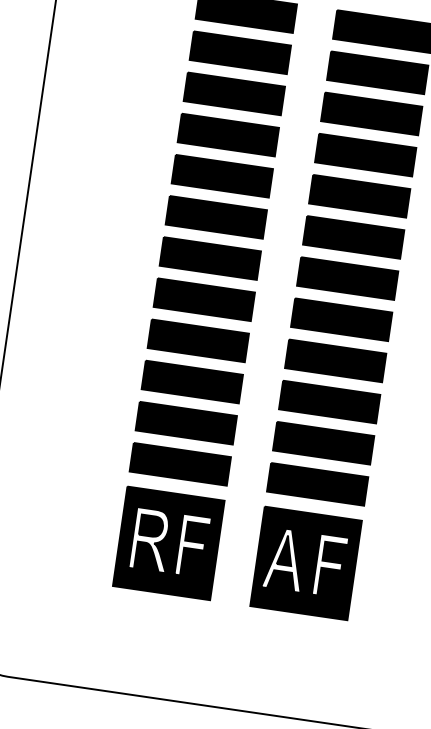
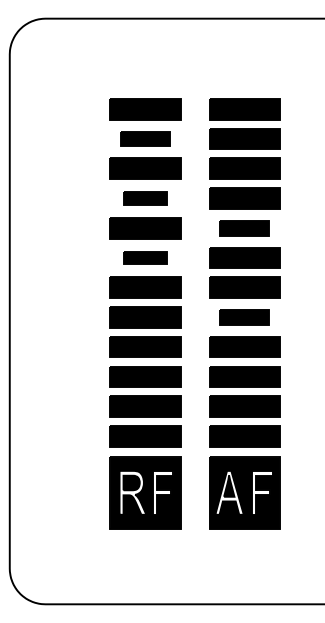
part: (240, 52) -> (145, 138), size x0.7
part: (228, 135) -> (145, 198), size x0.6
part: (359, 196) -> (244, 228), size x0.7
part: (216, 216) -> (145, 257), size x0.6
part: (341, 319) -> (244, 317), size x0.7

